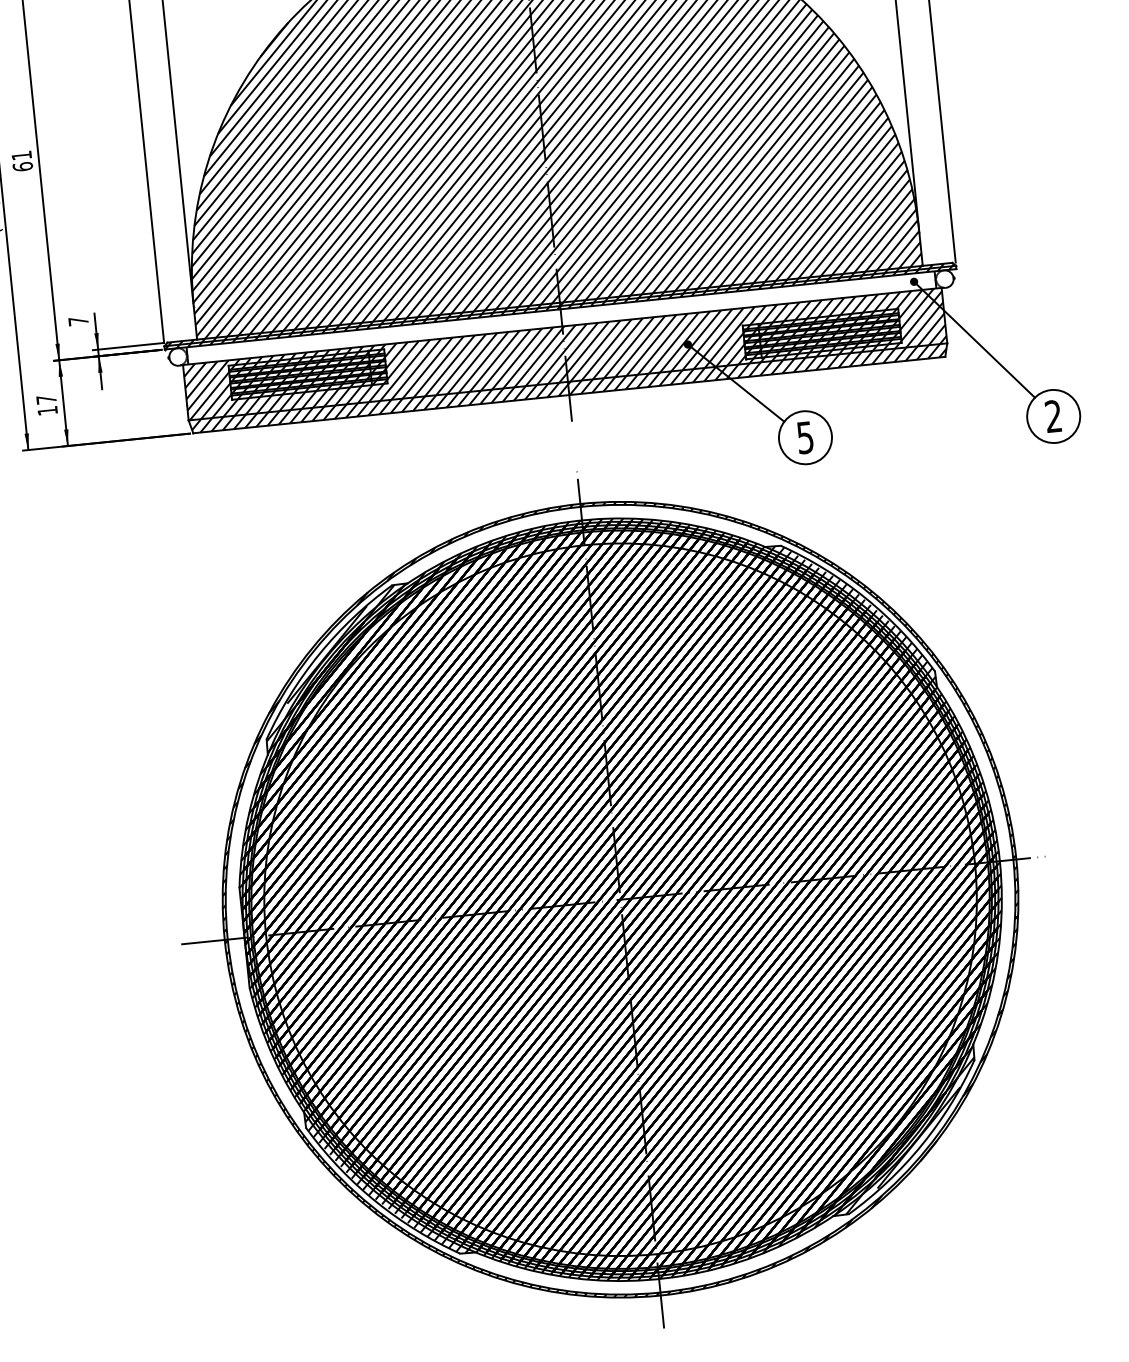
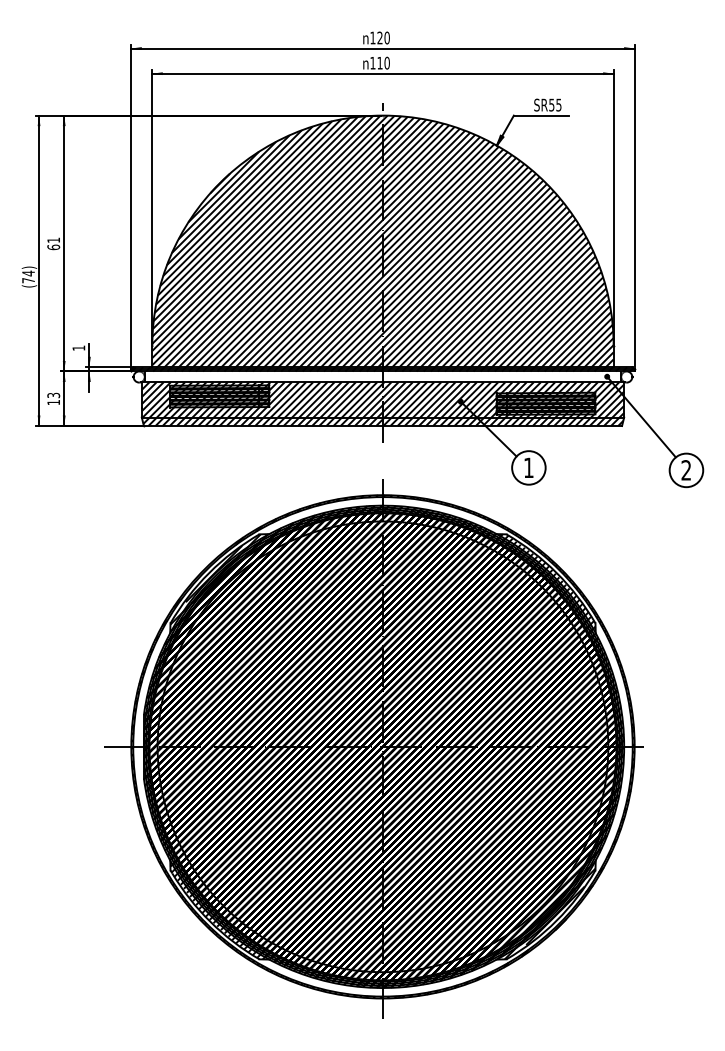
text: (77, 320) -> (78, 347), 7 -> 1
text: (46, 399) -> (53, 395), 17 -> 13
text: (804, 437) -> (528, 467), 5 -> 1

